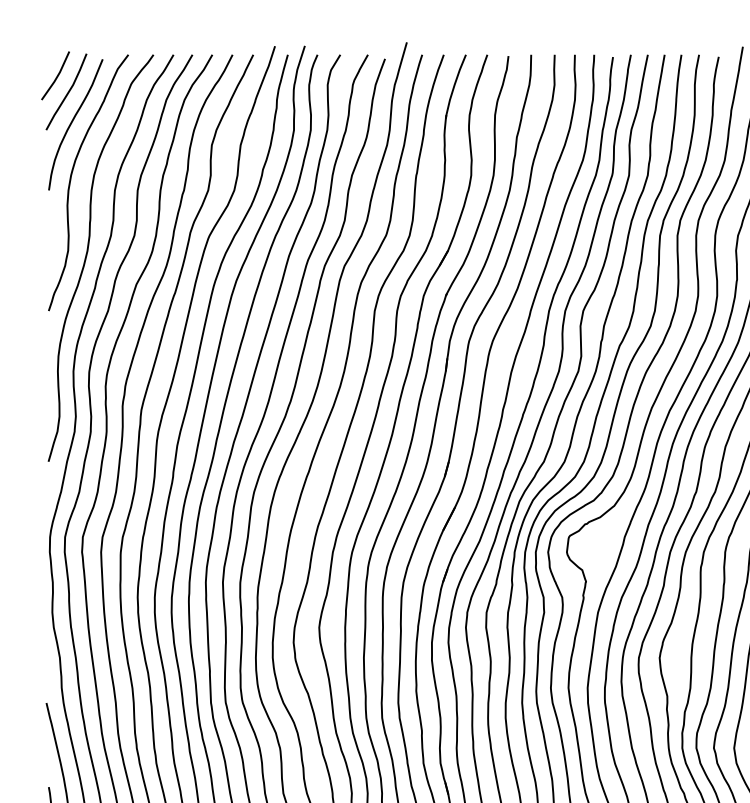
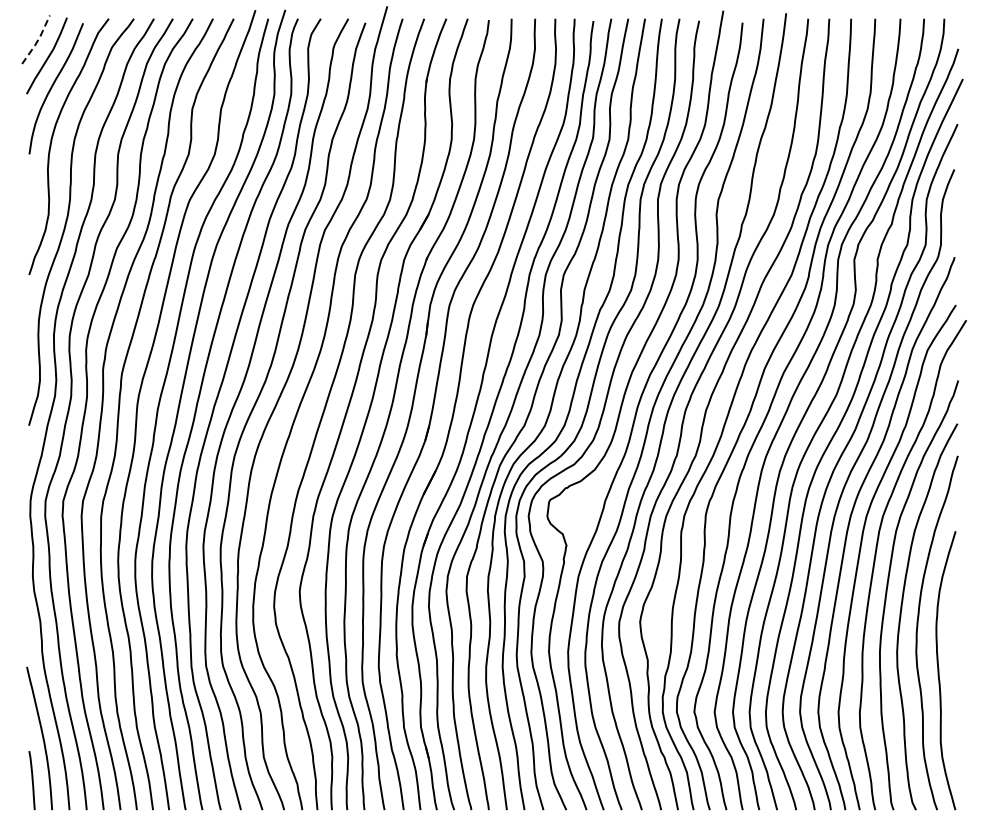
line: (57, 76) -> (37, 40), solid -> dashed

